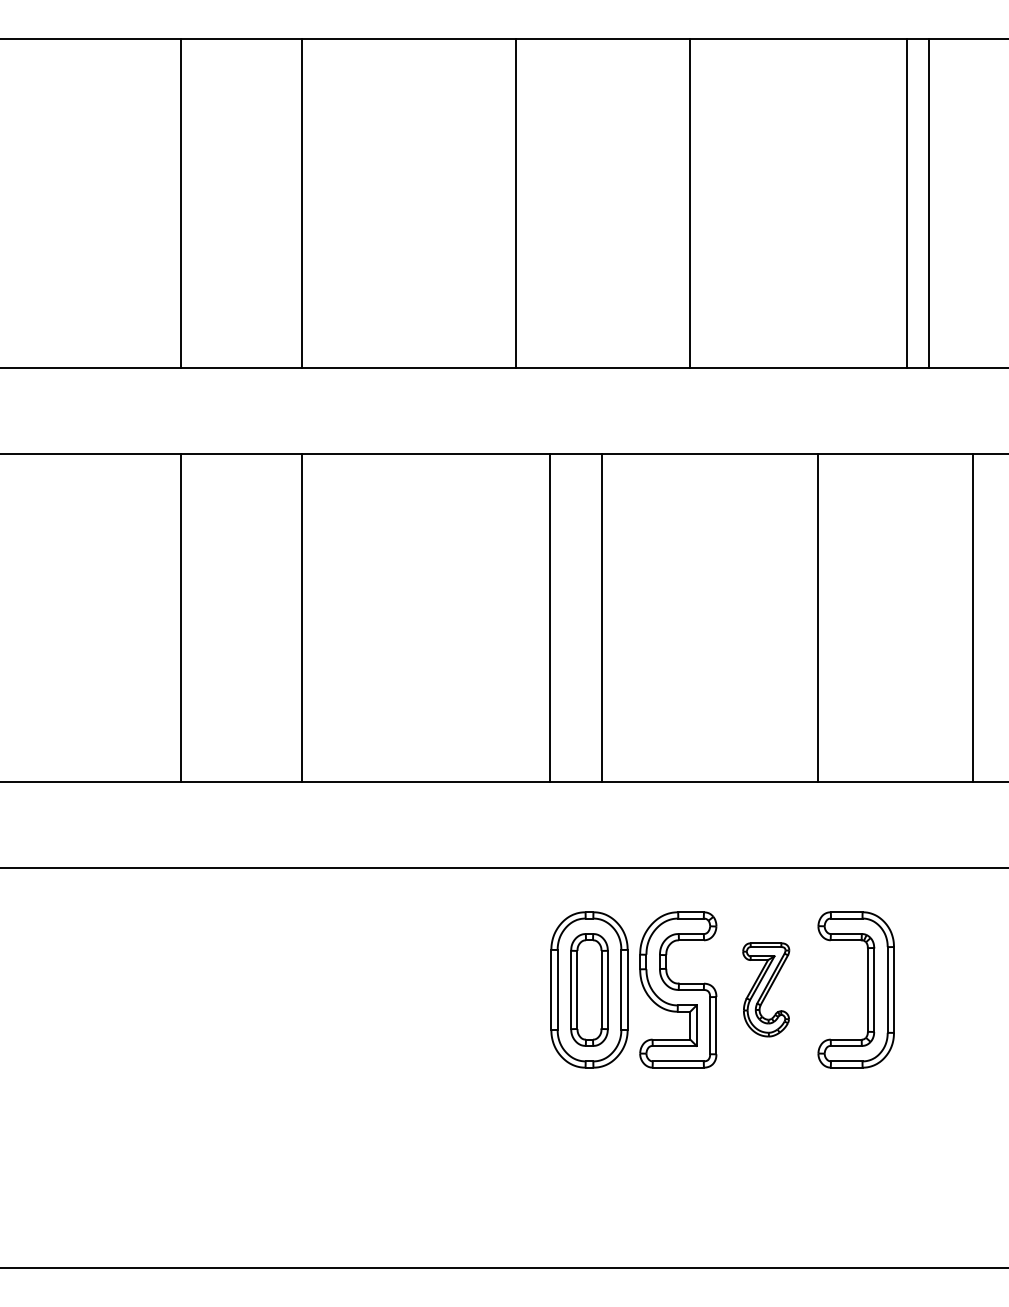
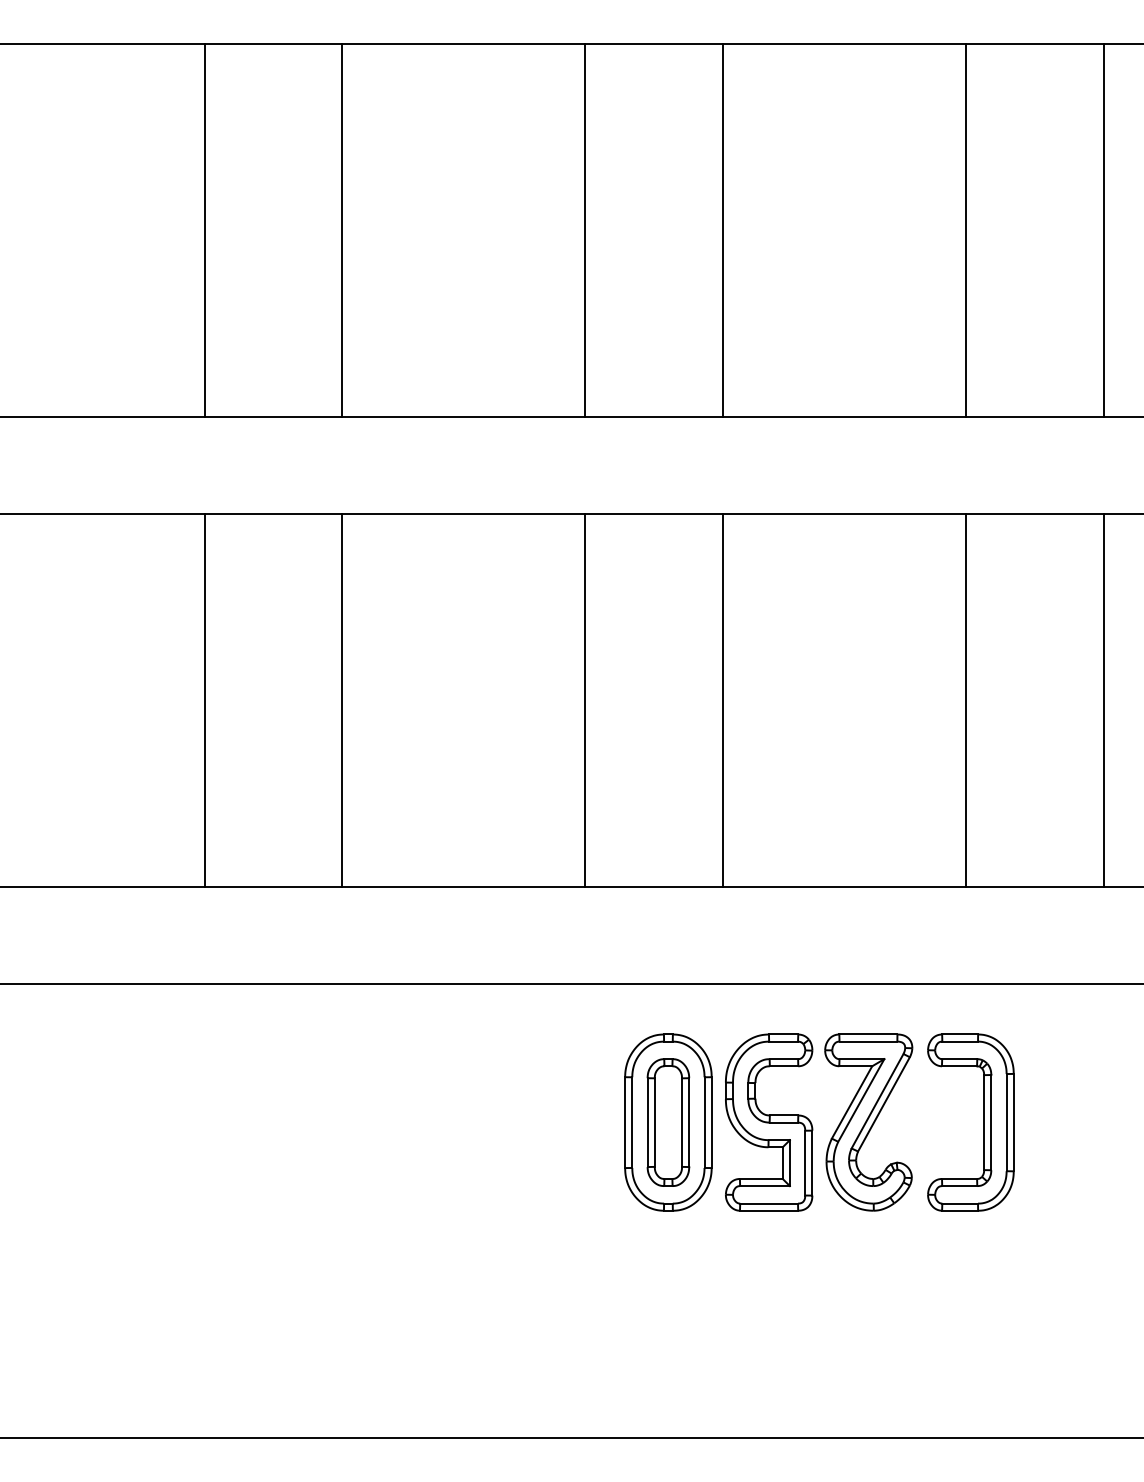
line: (690, 203) -> (723, 230), moved
line: (906, 203) -> (966, 230), moved
line: (929, 203) -> (1103, 230), moved
line: (549, 617) -> (585, 700), moved
line: (601, 617) -> (723, 700), moved
line: (818, 617) -> (966, 700), moved
part: (765, 989) -> (868, 1122), size x1.67

